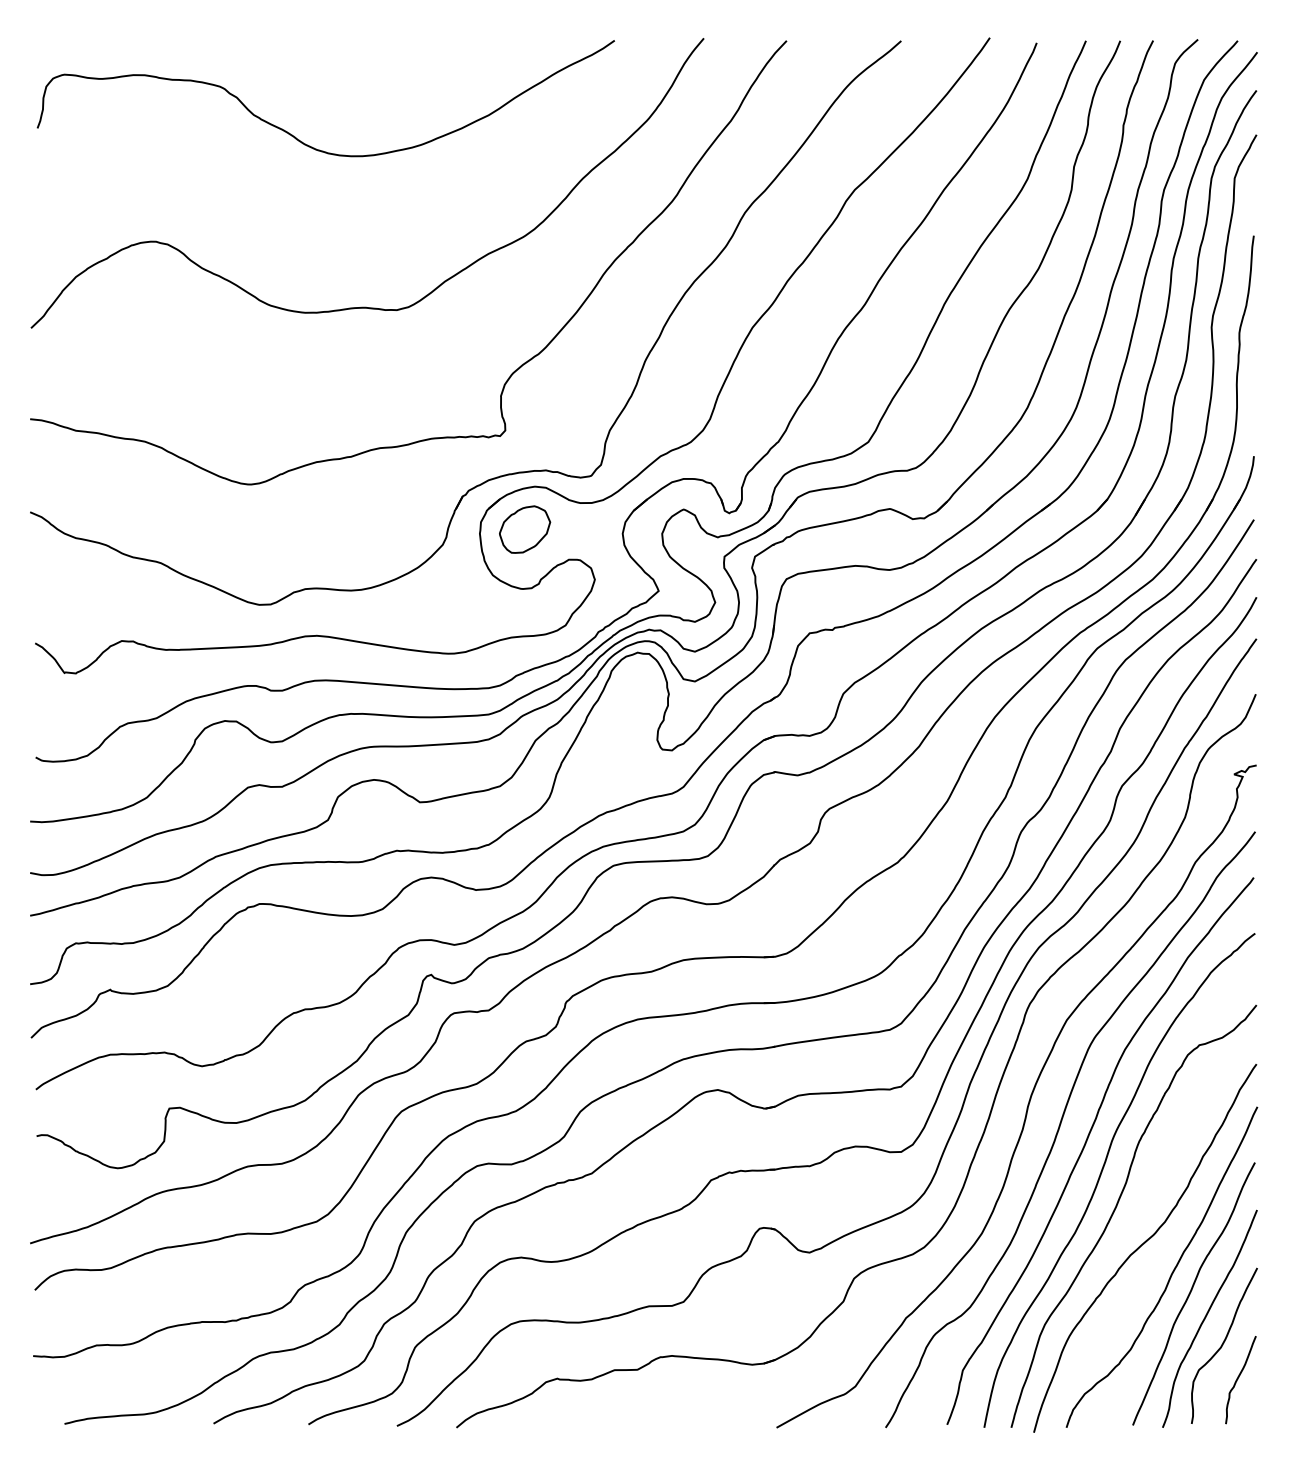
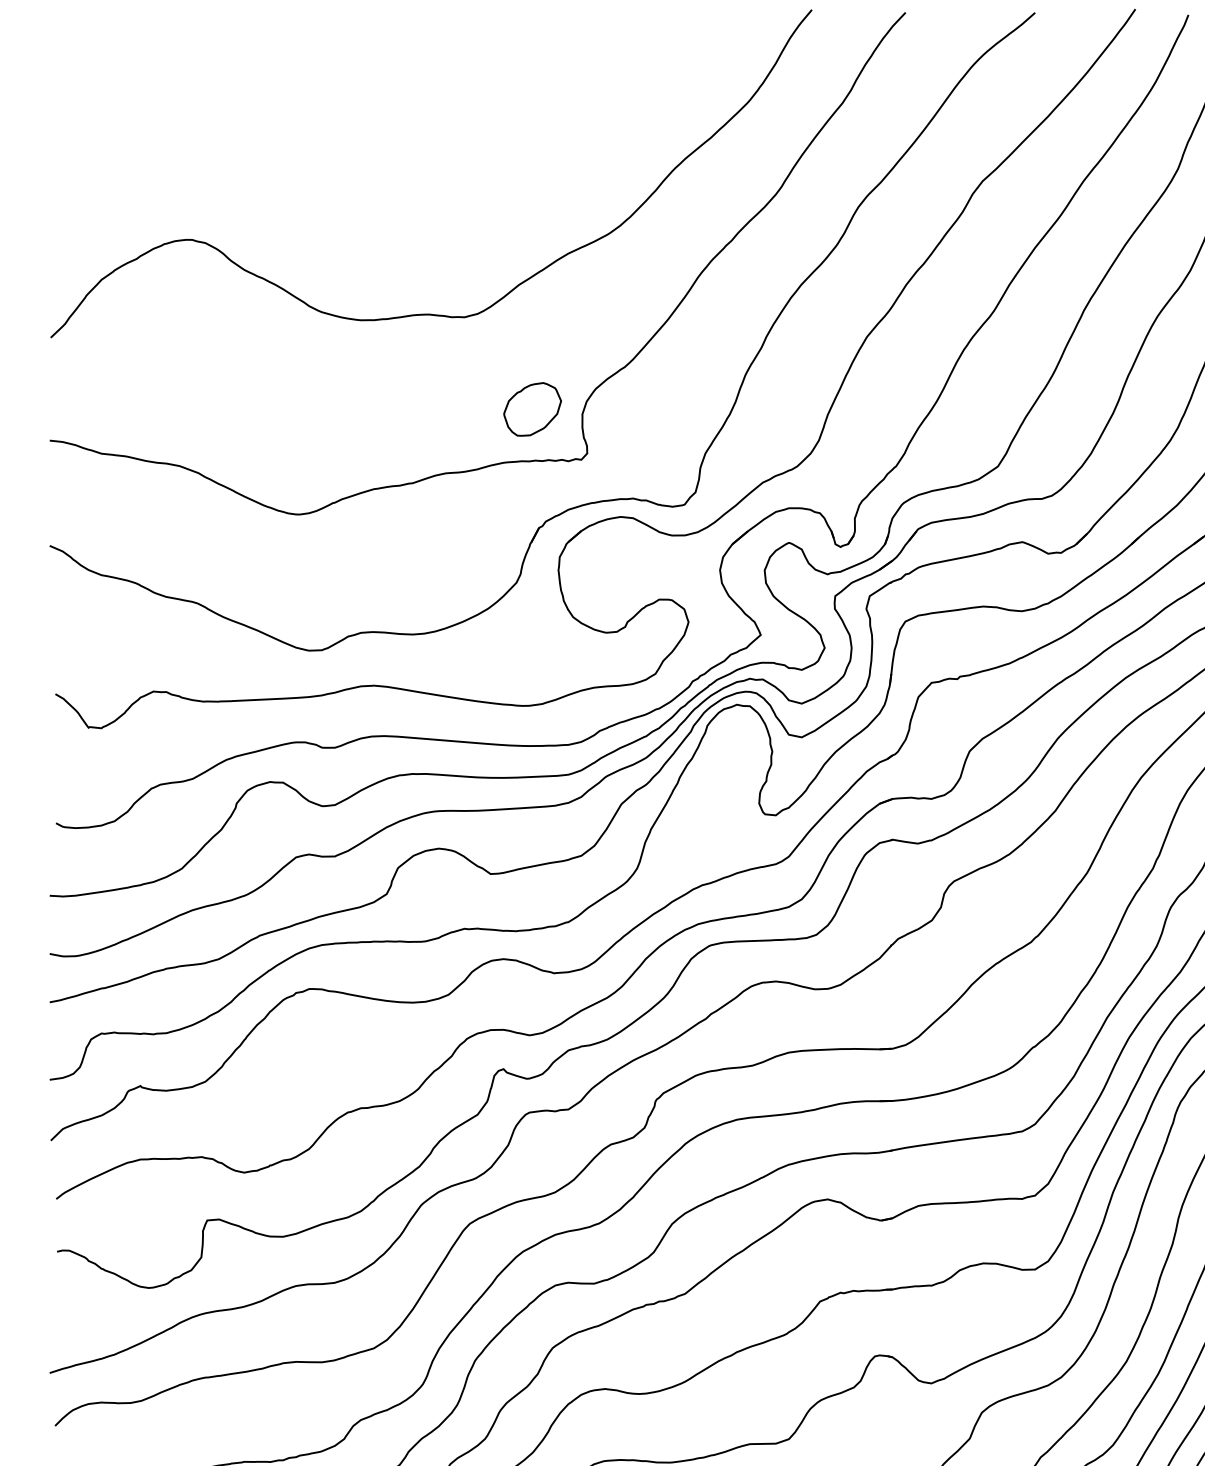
curve: (295, 136) -> (349, 120), removed
part: (525, 529) -> (533, 409), moved

